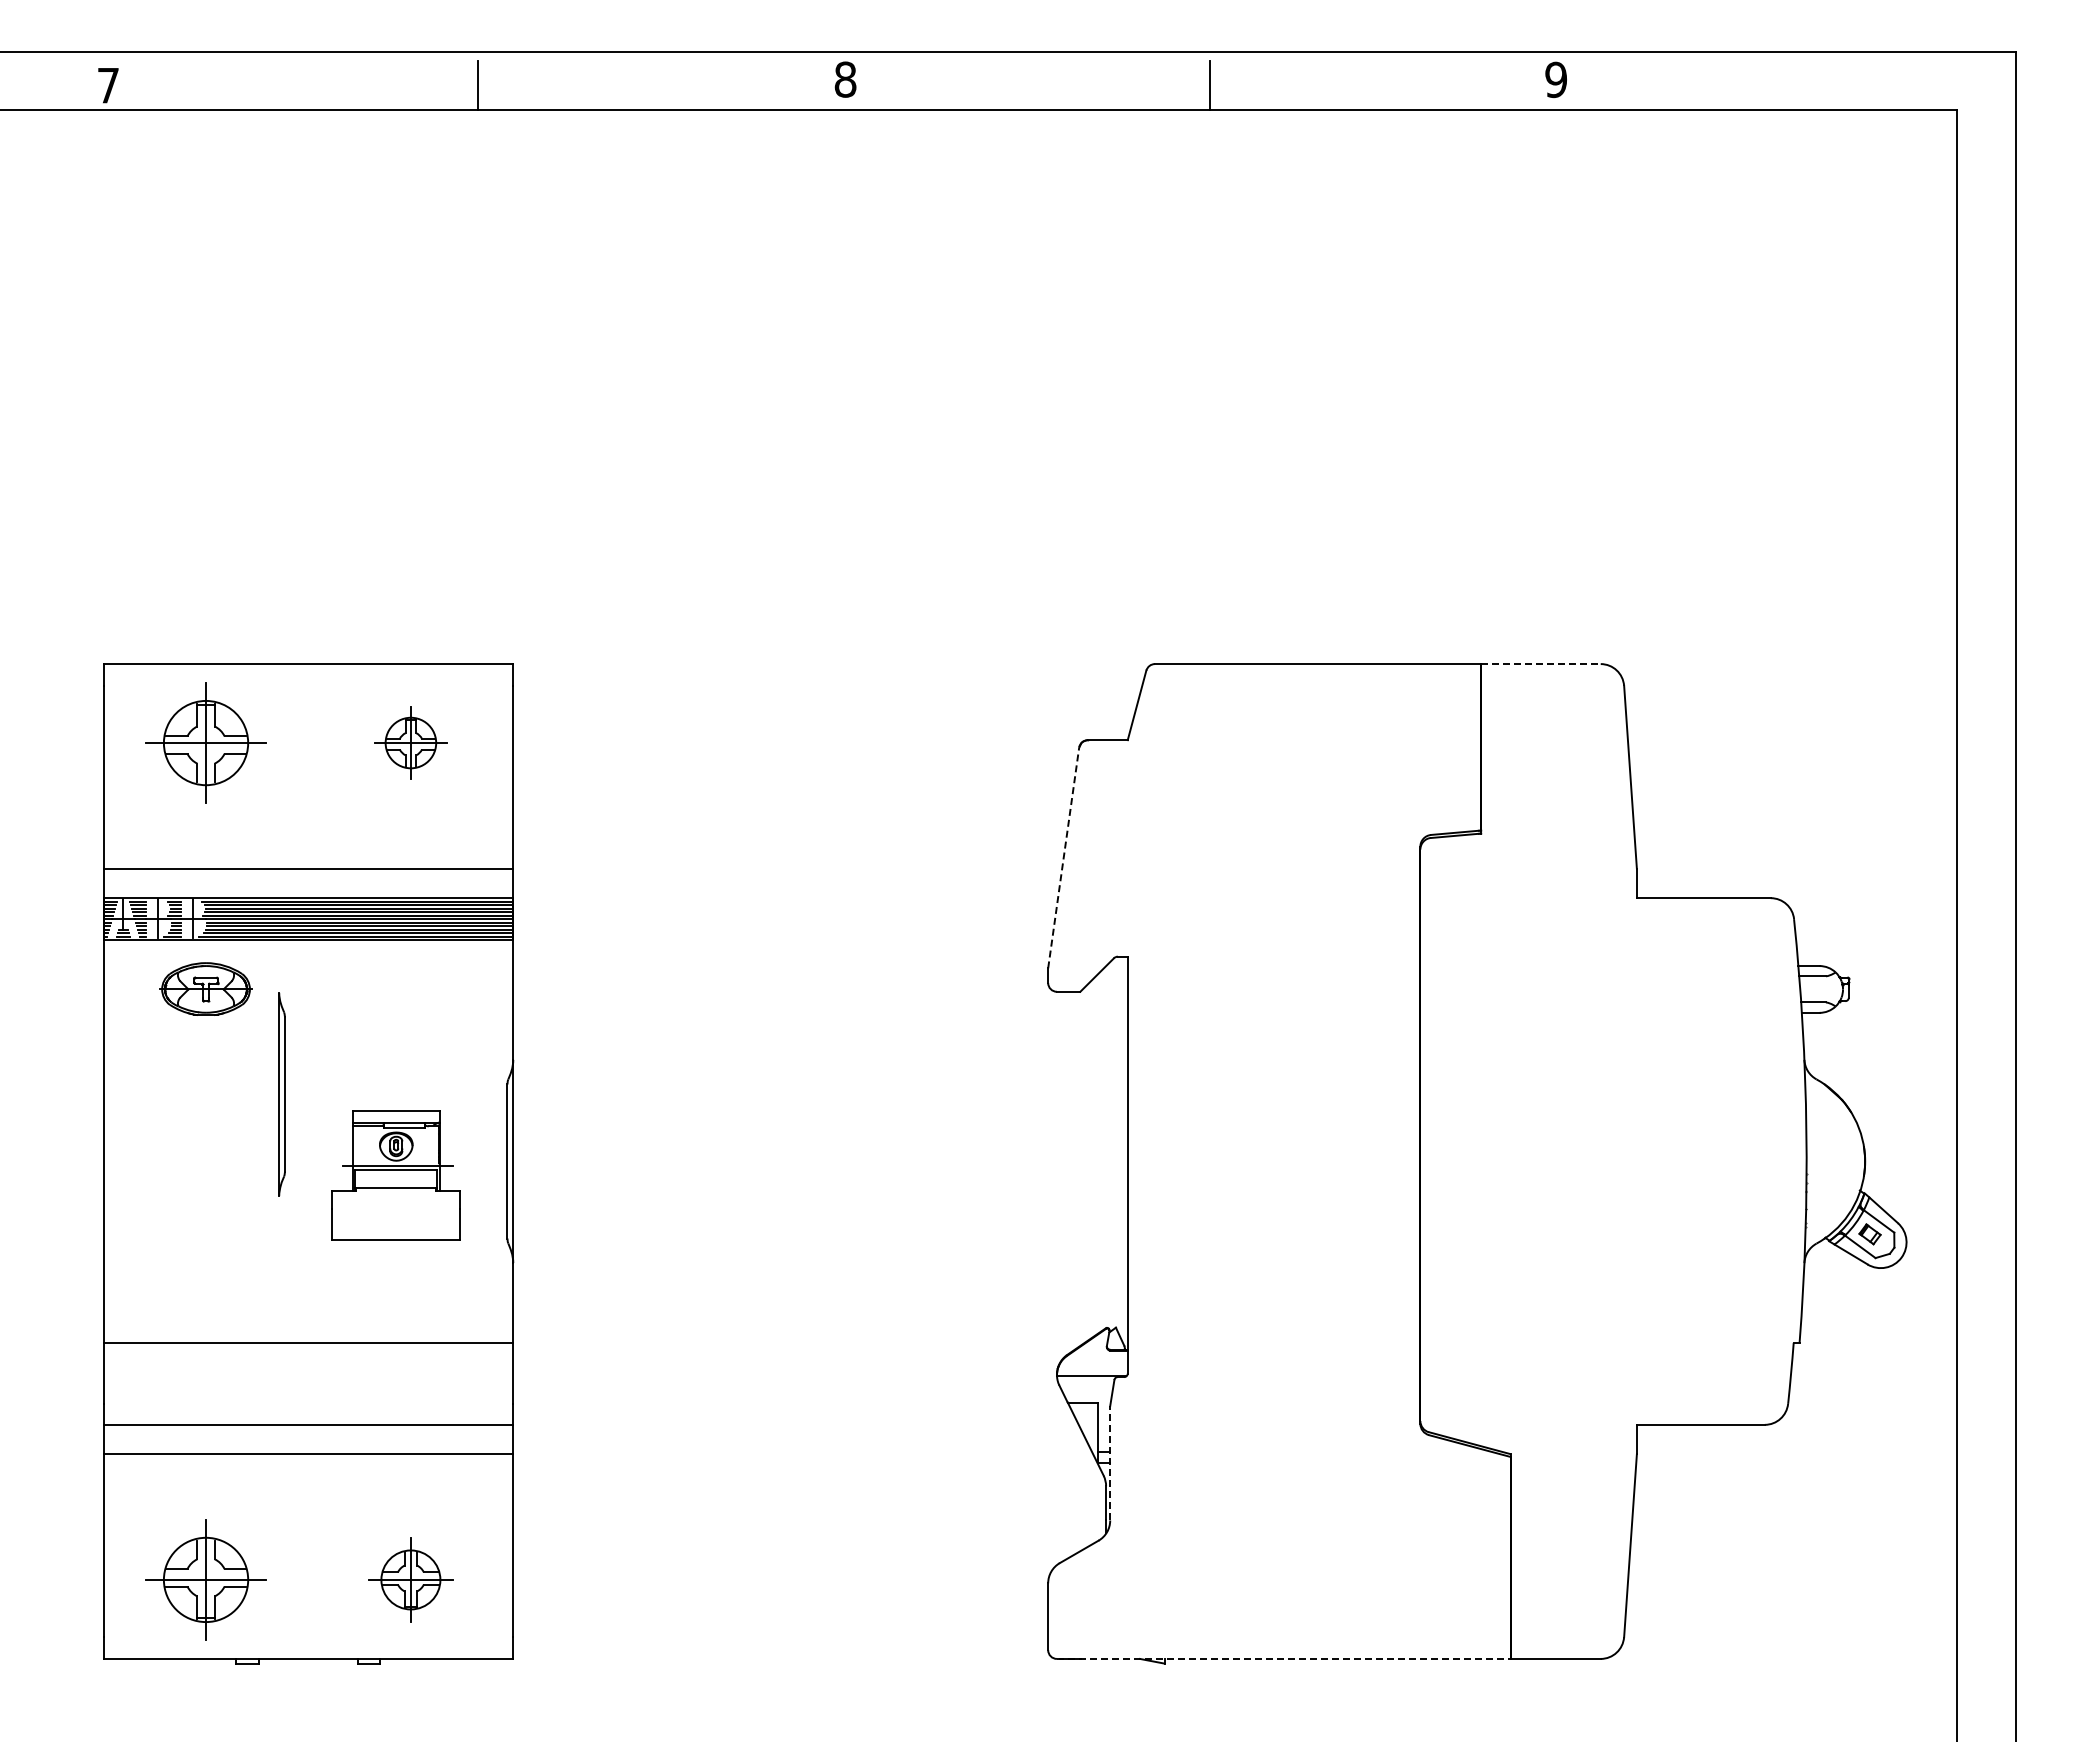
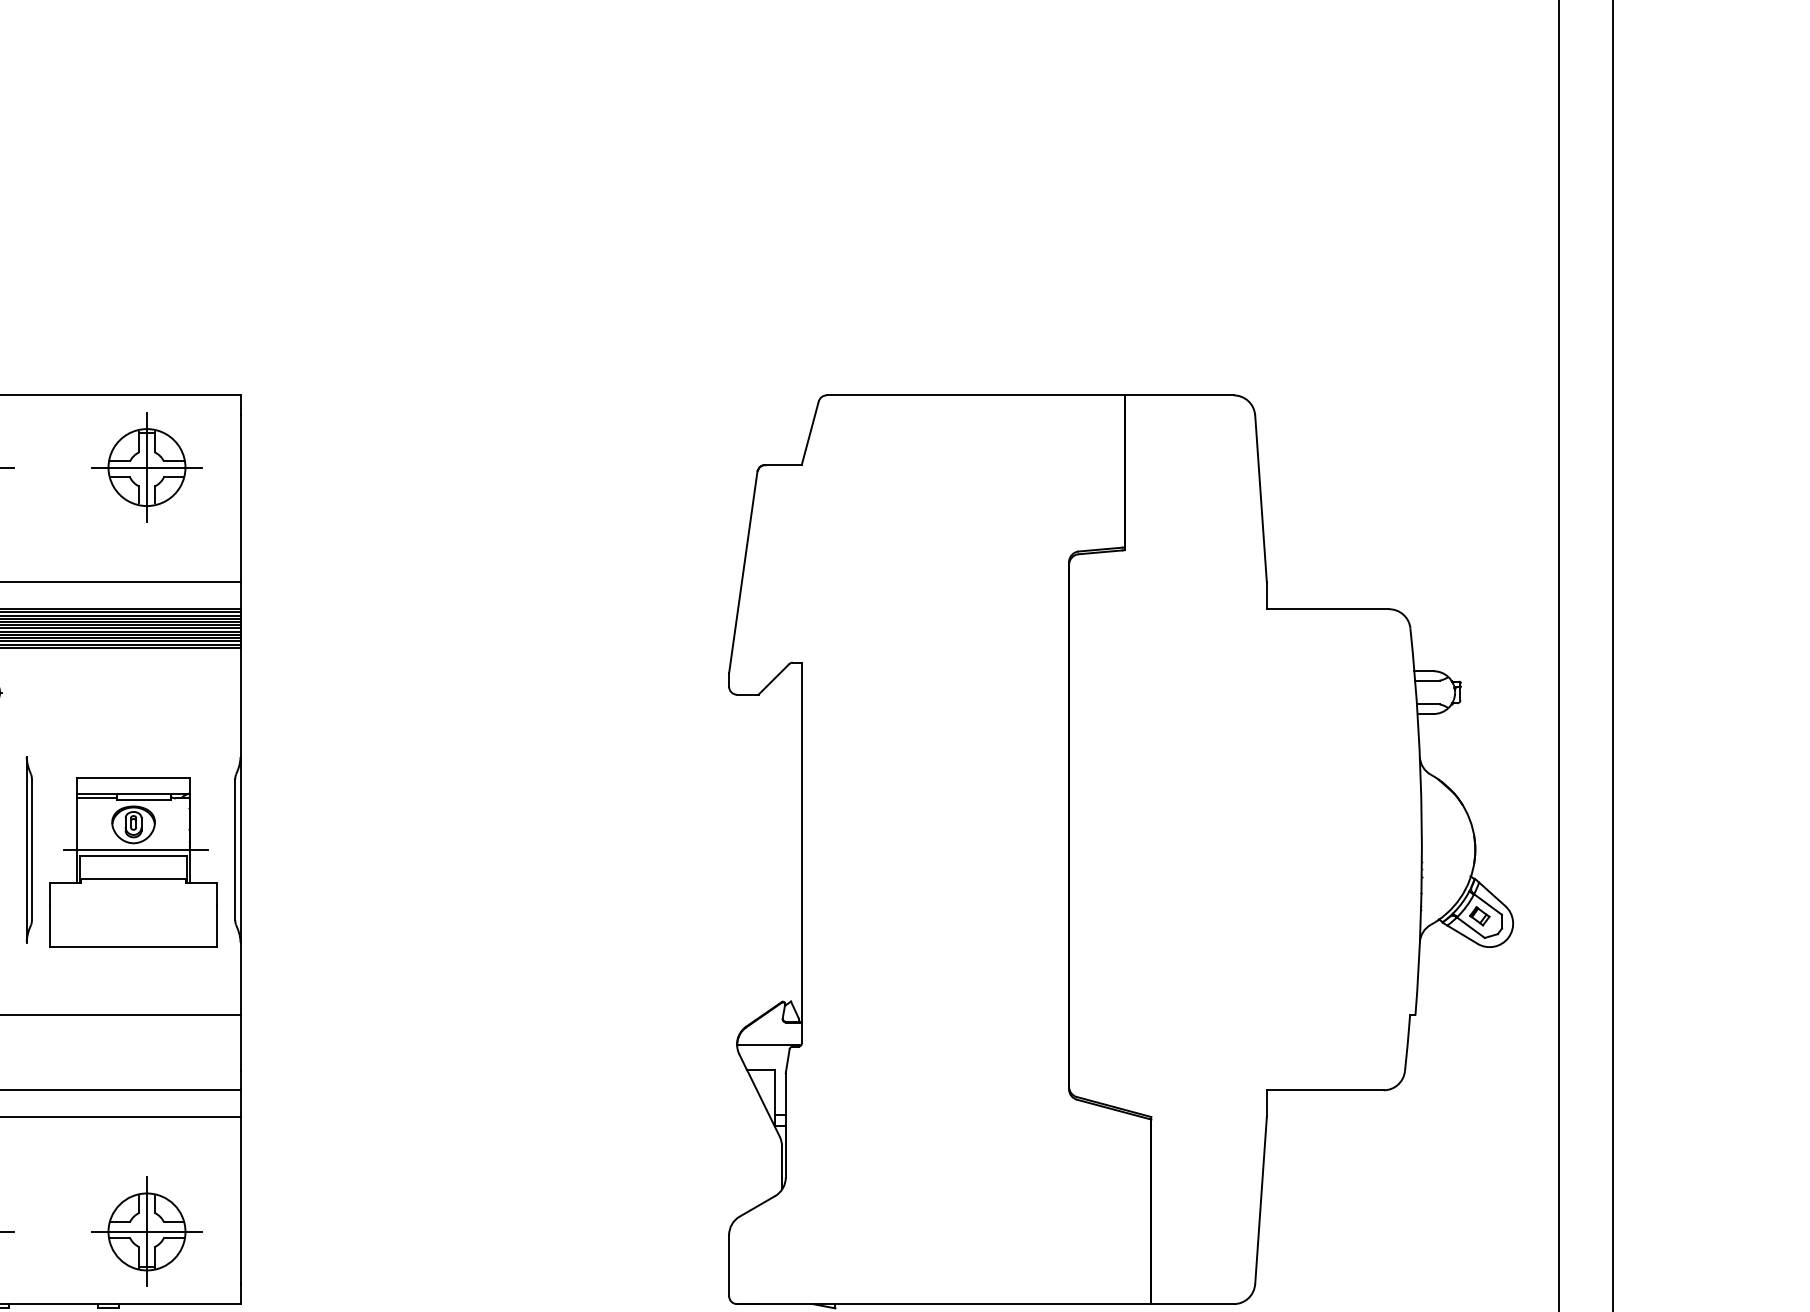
line: (1540, 664) -> (1178, 395), dashed -> solid
part: (410, 742) -> (146, 467), size x1.67
line: (1063, 857) -> (743, 572), dashed -> solid
part: (281, 1094) -> (28, 849), moved
part: (396, 1175) -> (133, 862), size x1.43
line: (1110, 1462) -> (786, 1124), dashed -> solid
part: (410, 1579) -> (146, 1231), size x1.43
line: (1283, 1658) -> (944, 1303), dashed -> solid

